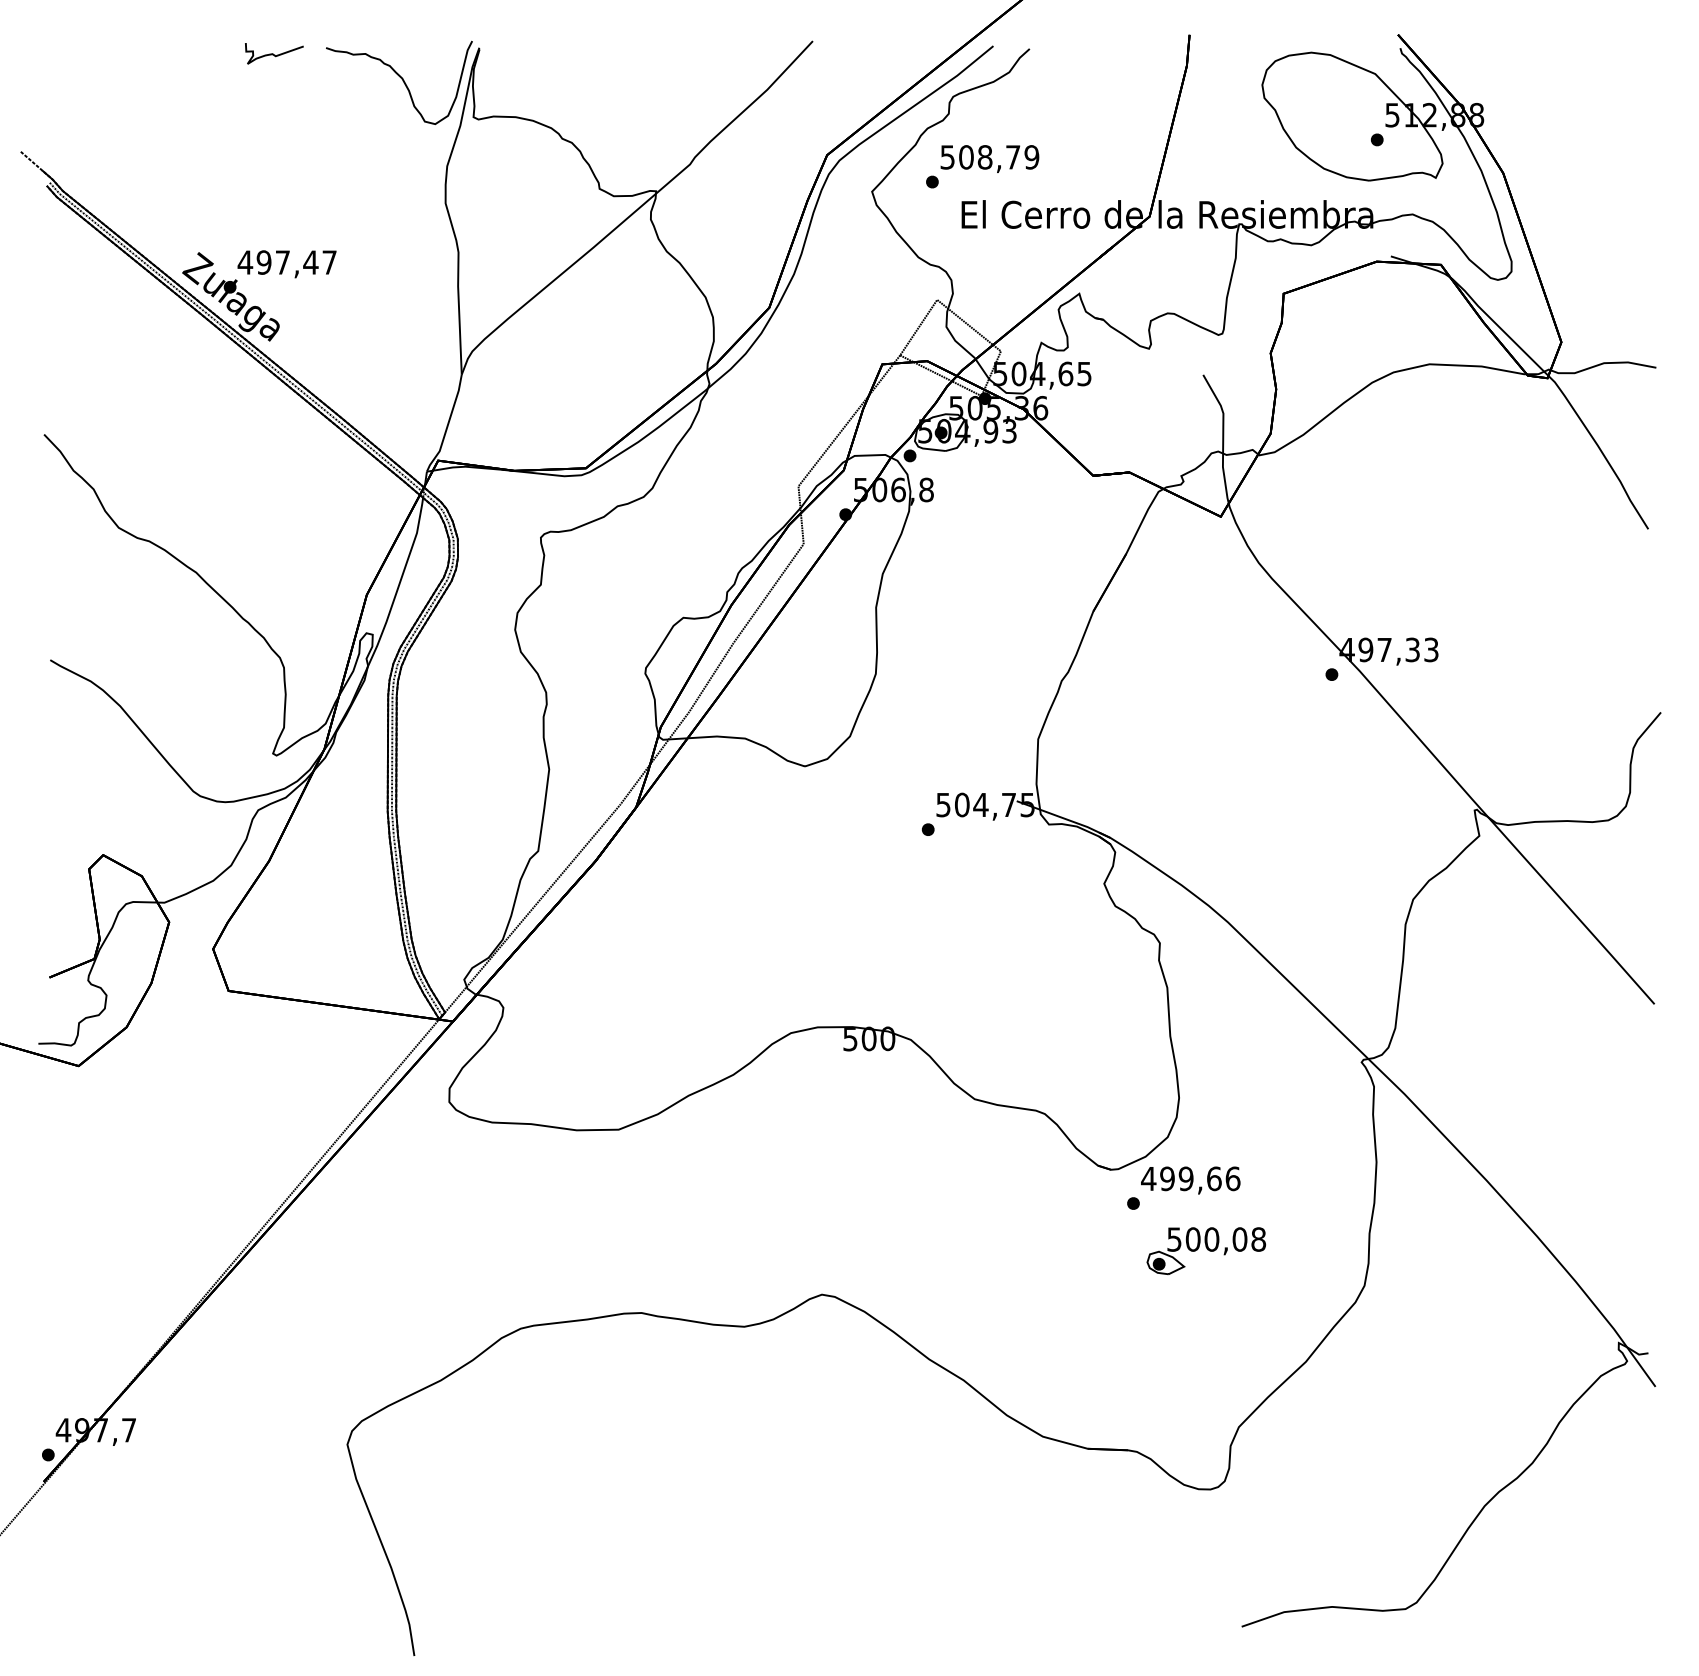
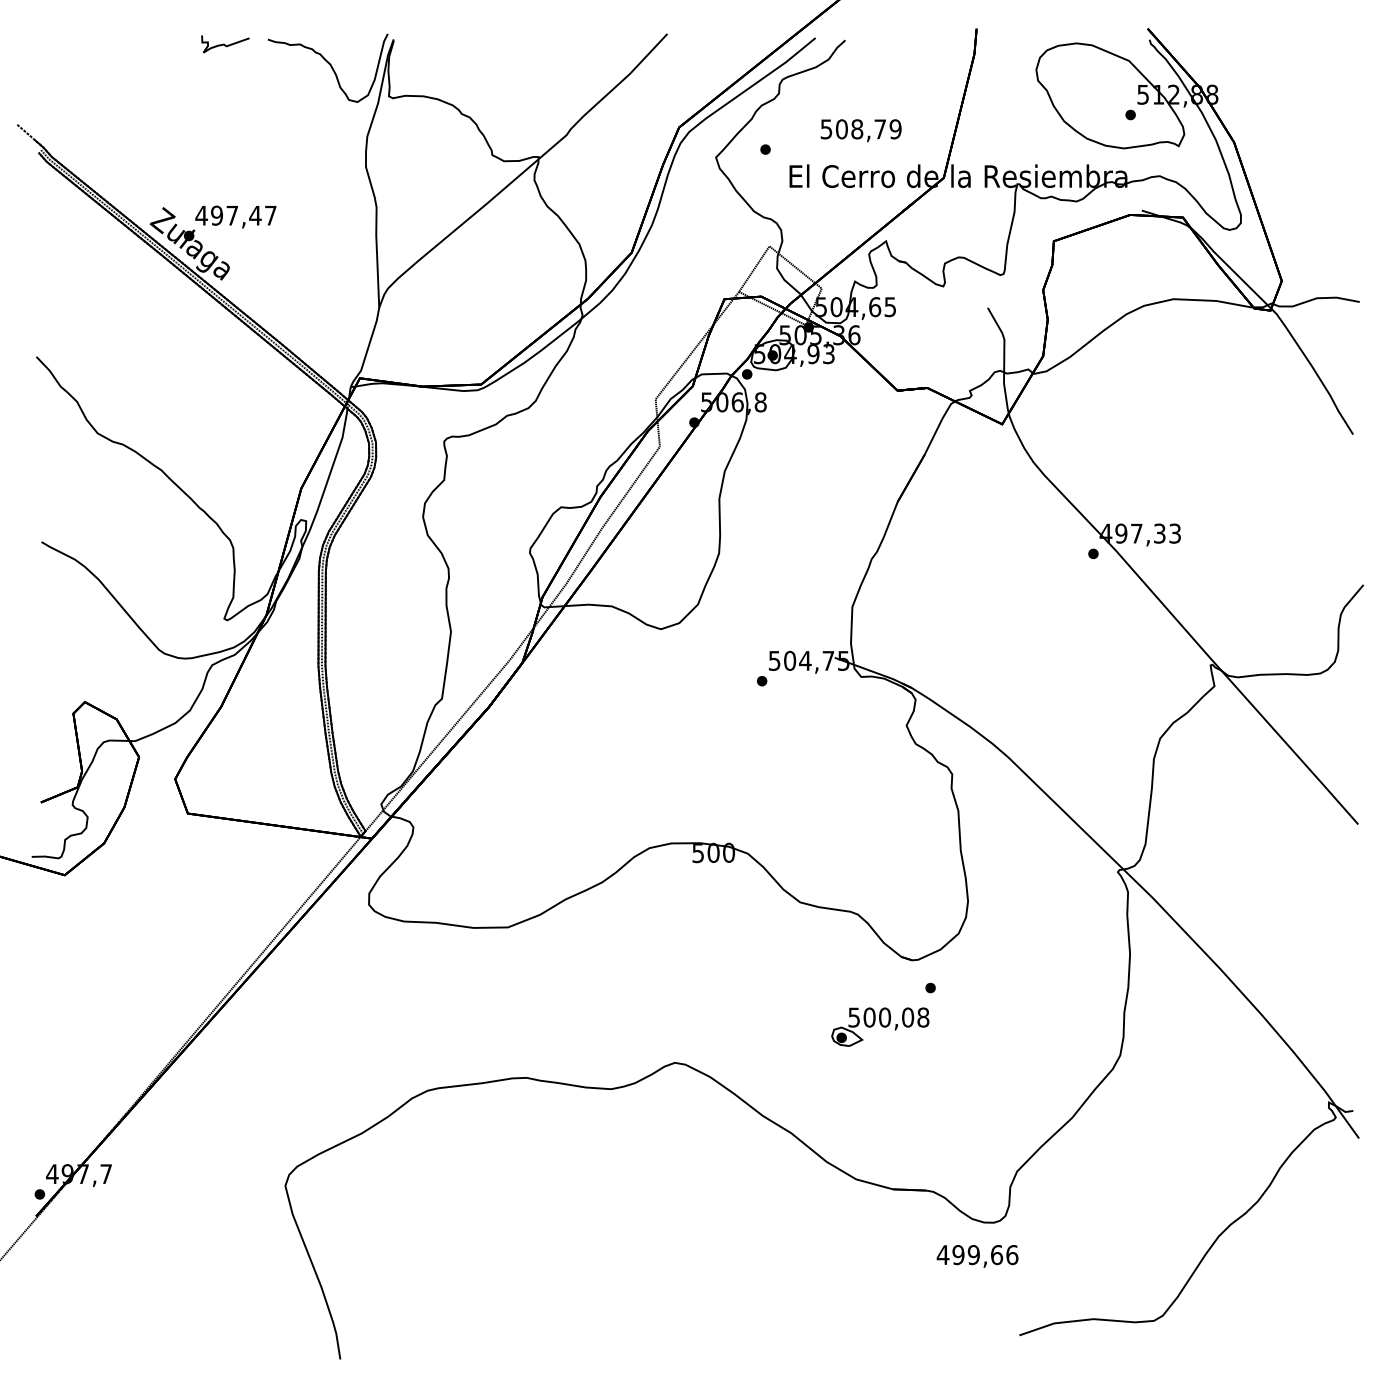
text: (989, 158) -> (860, 130), moved
text: (1190, 1180) -> (977, 1256), moved
part: (1206, 1250) -> (880, 1026), moved

